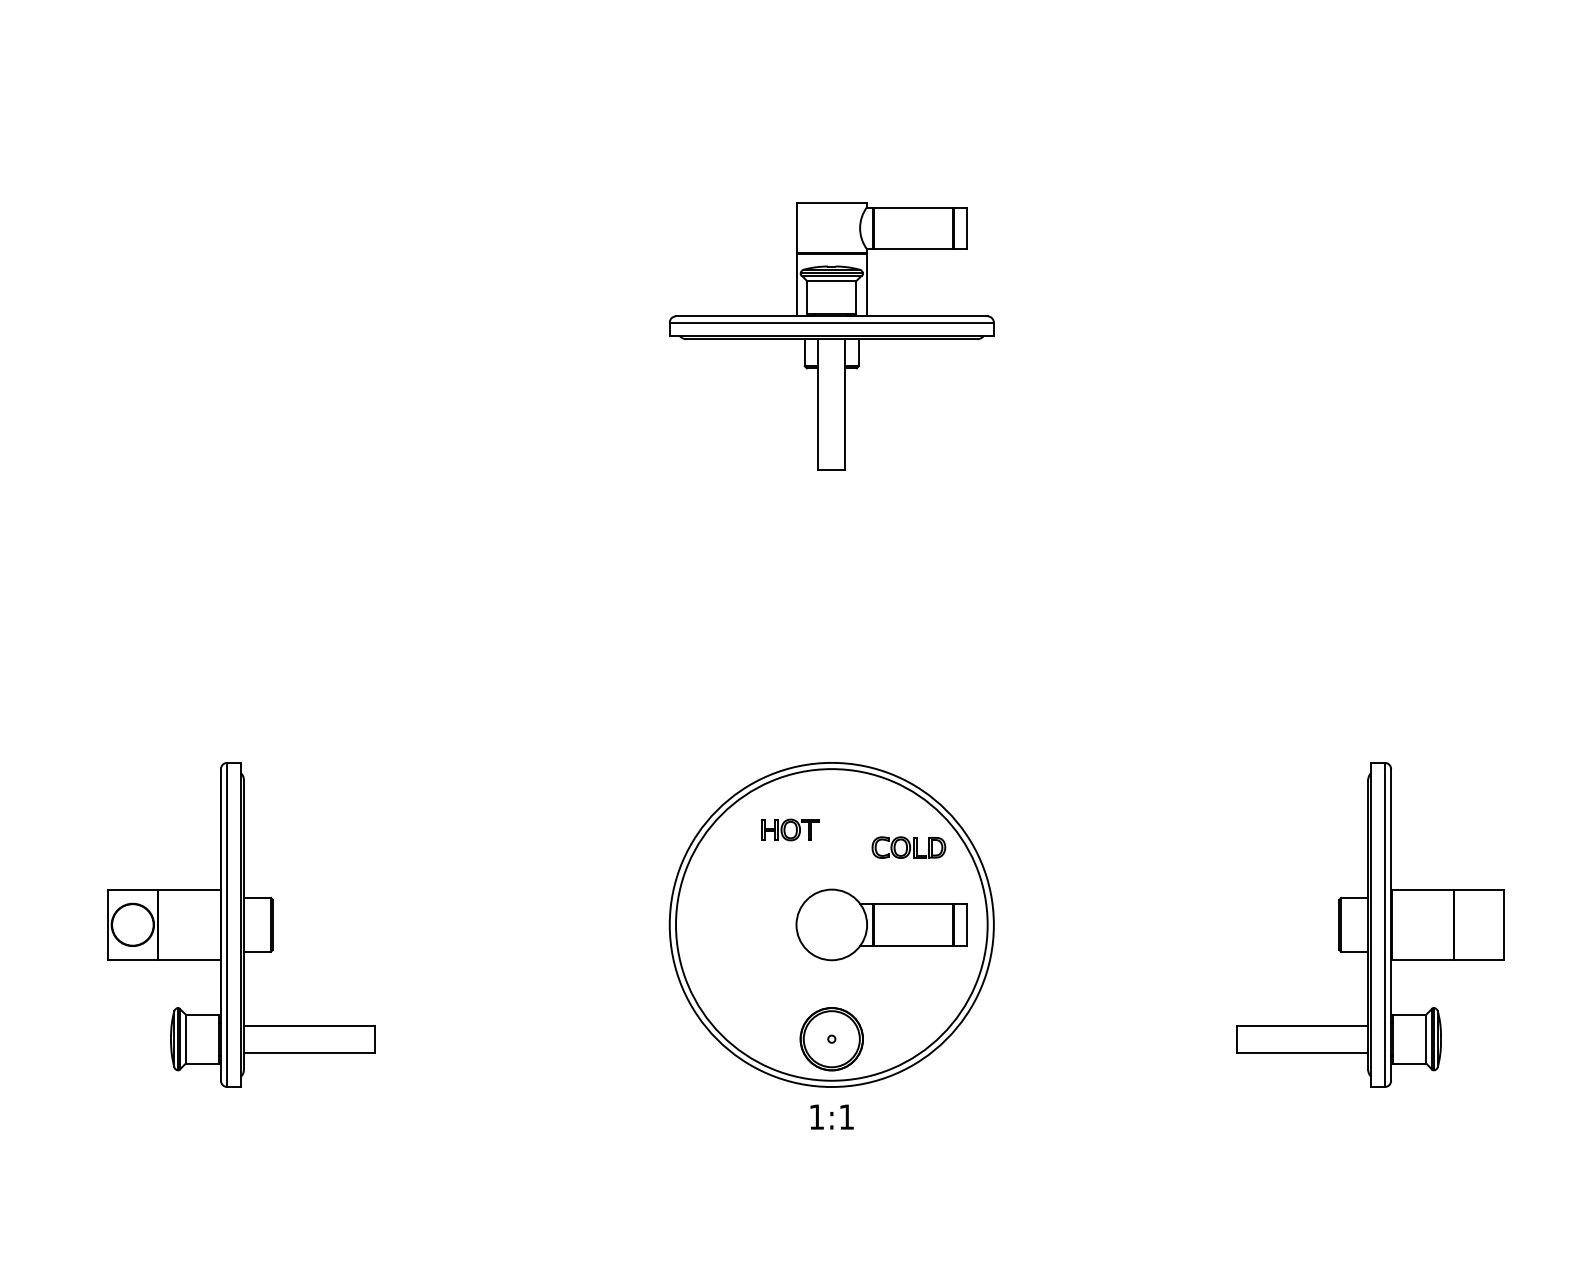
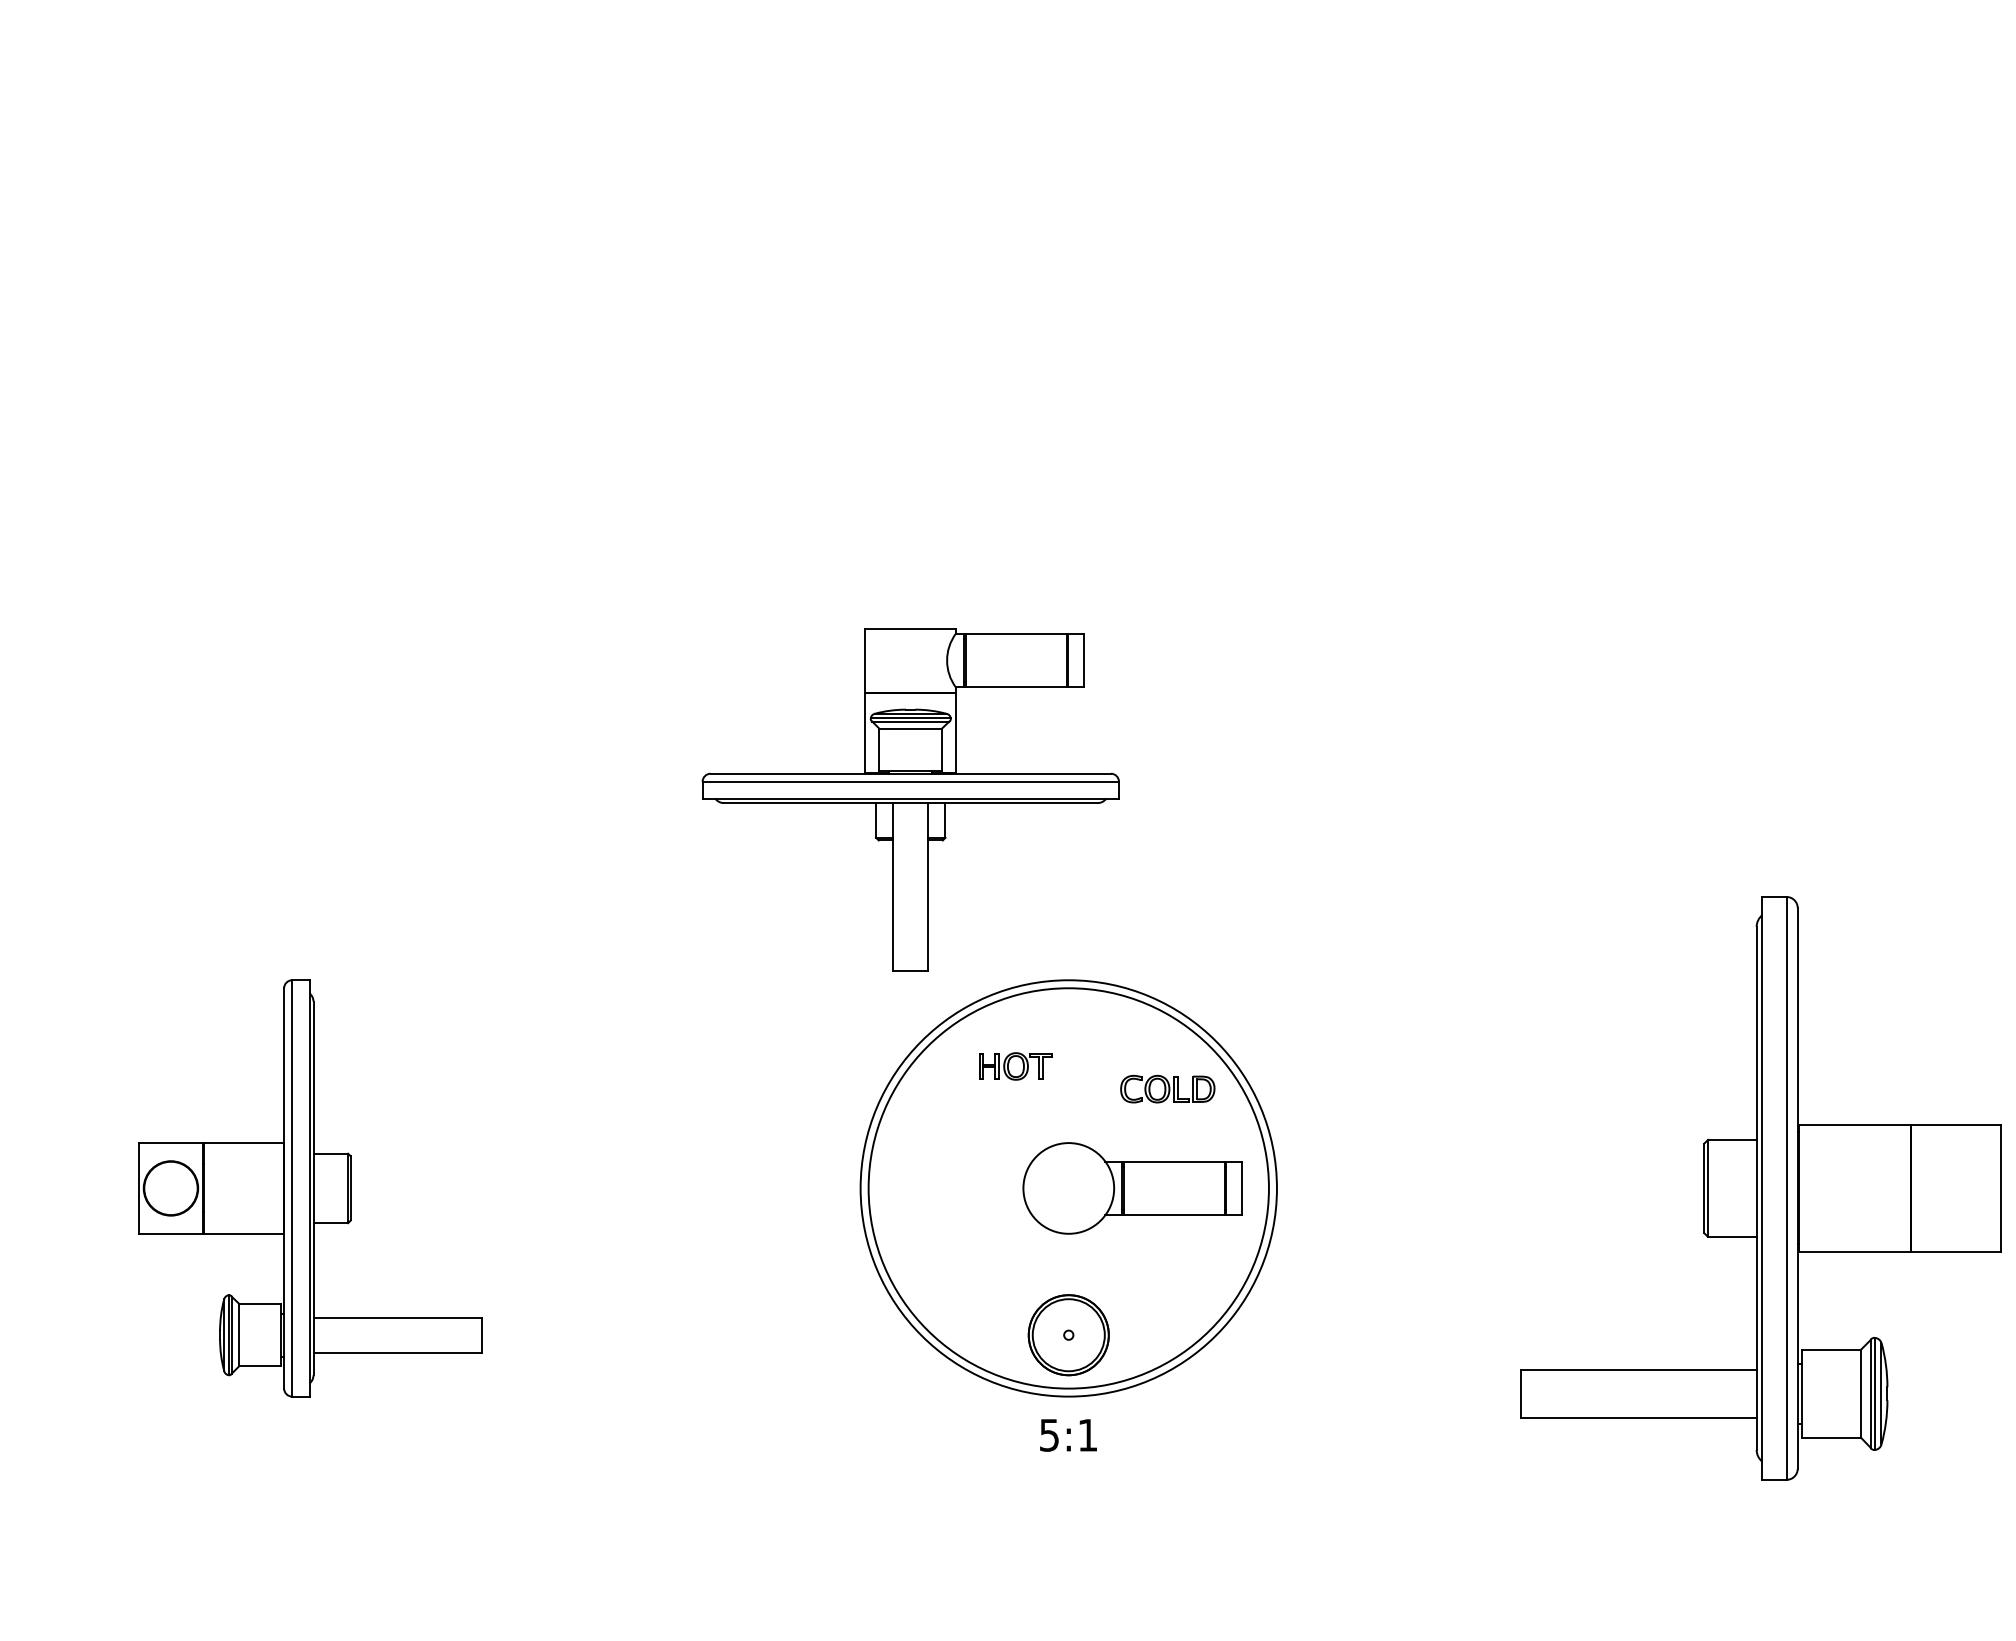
part: (831, 336) -> (910, 799), moved
part: (1370, 924) -> (1760, 1188), size x1.4
text: (816, 1117) -> (1049, 1435), 1:1 -> 5:1

